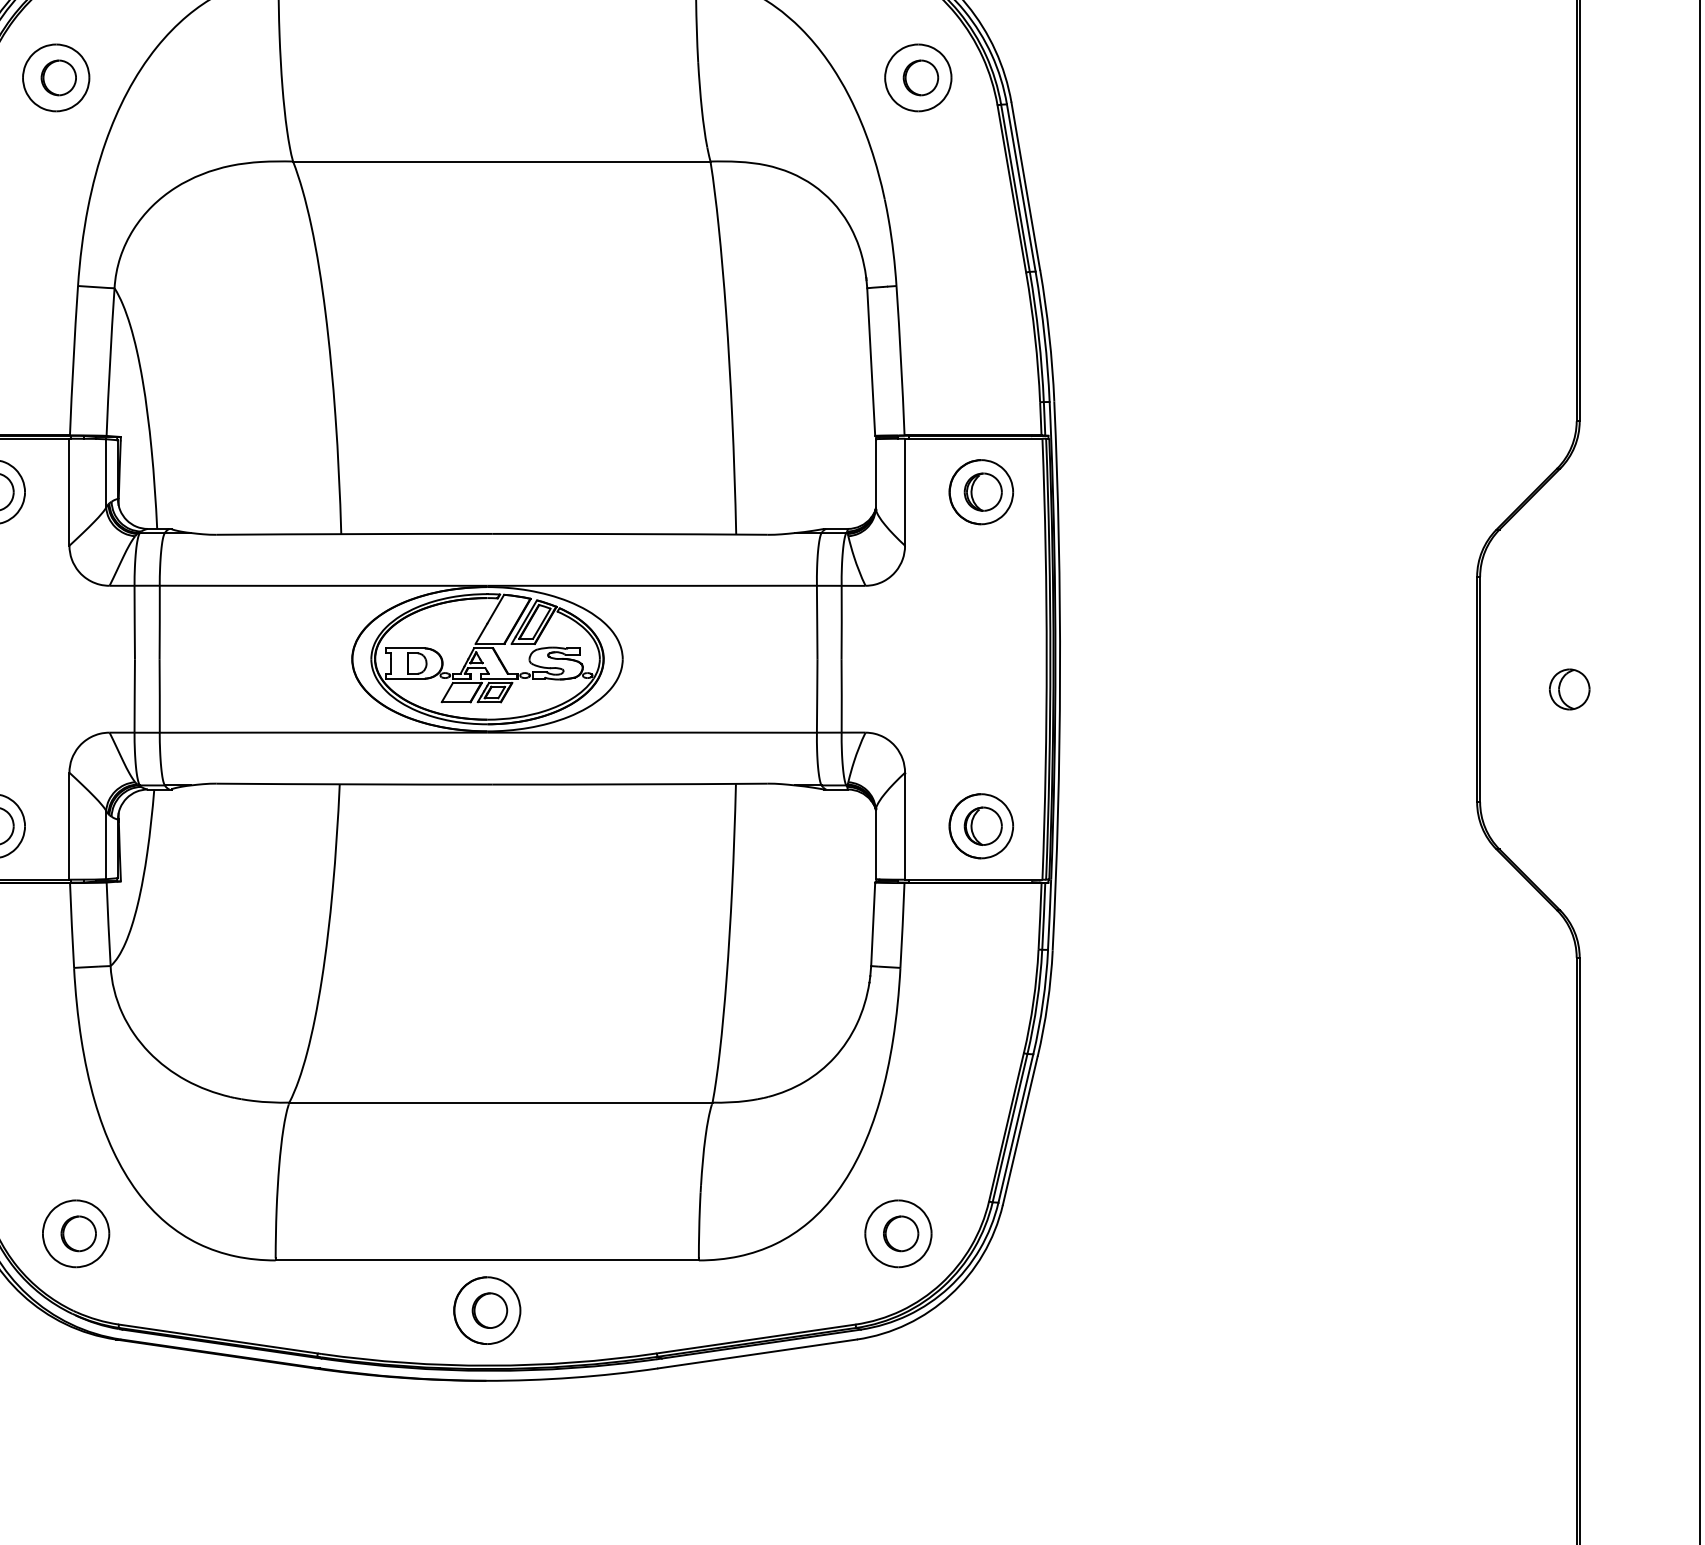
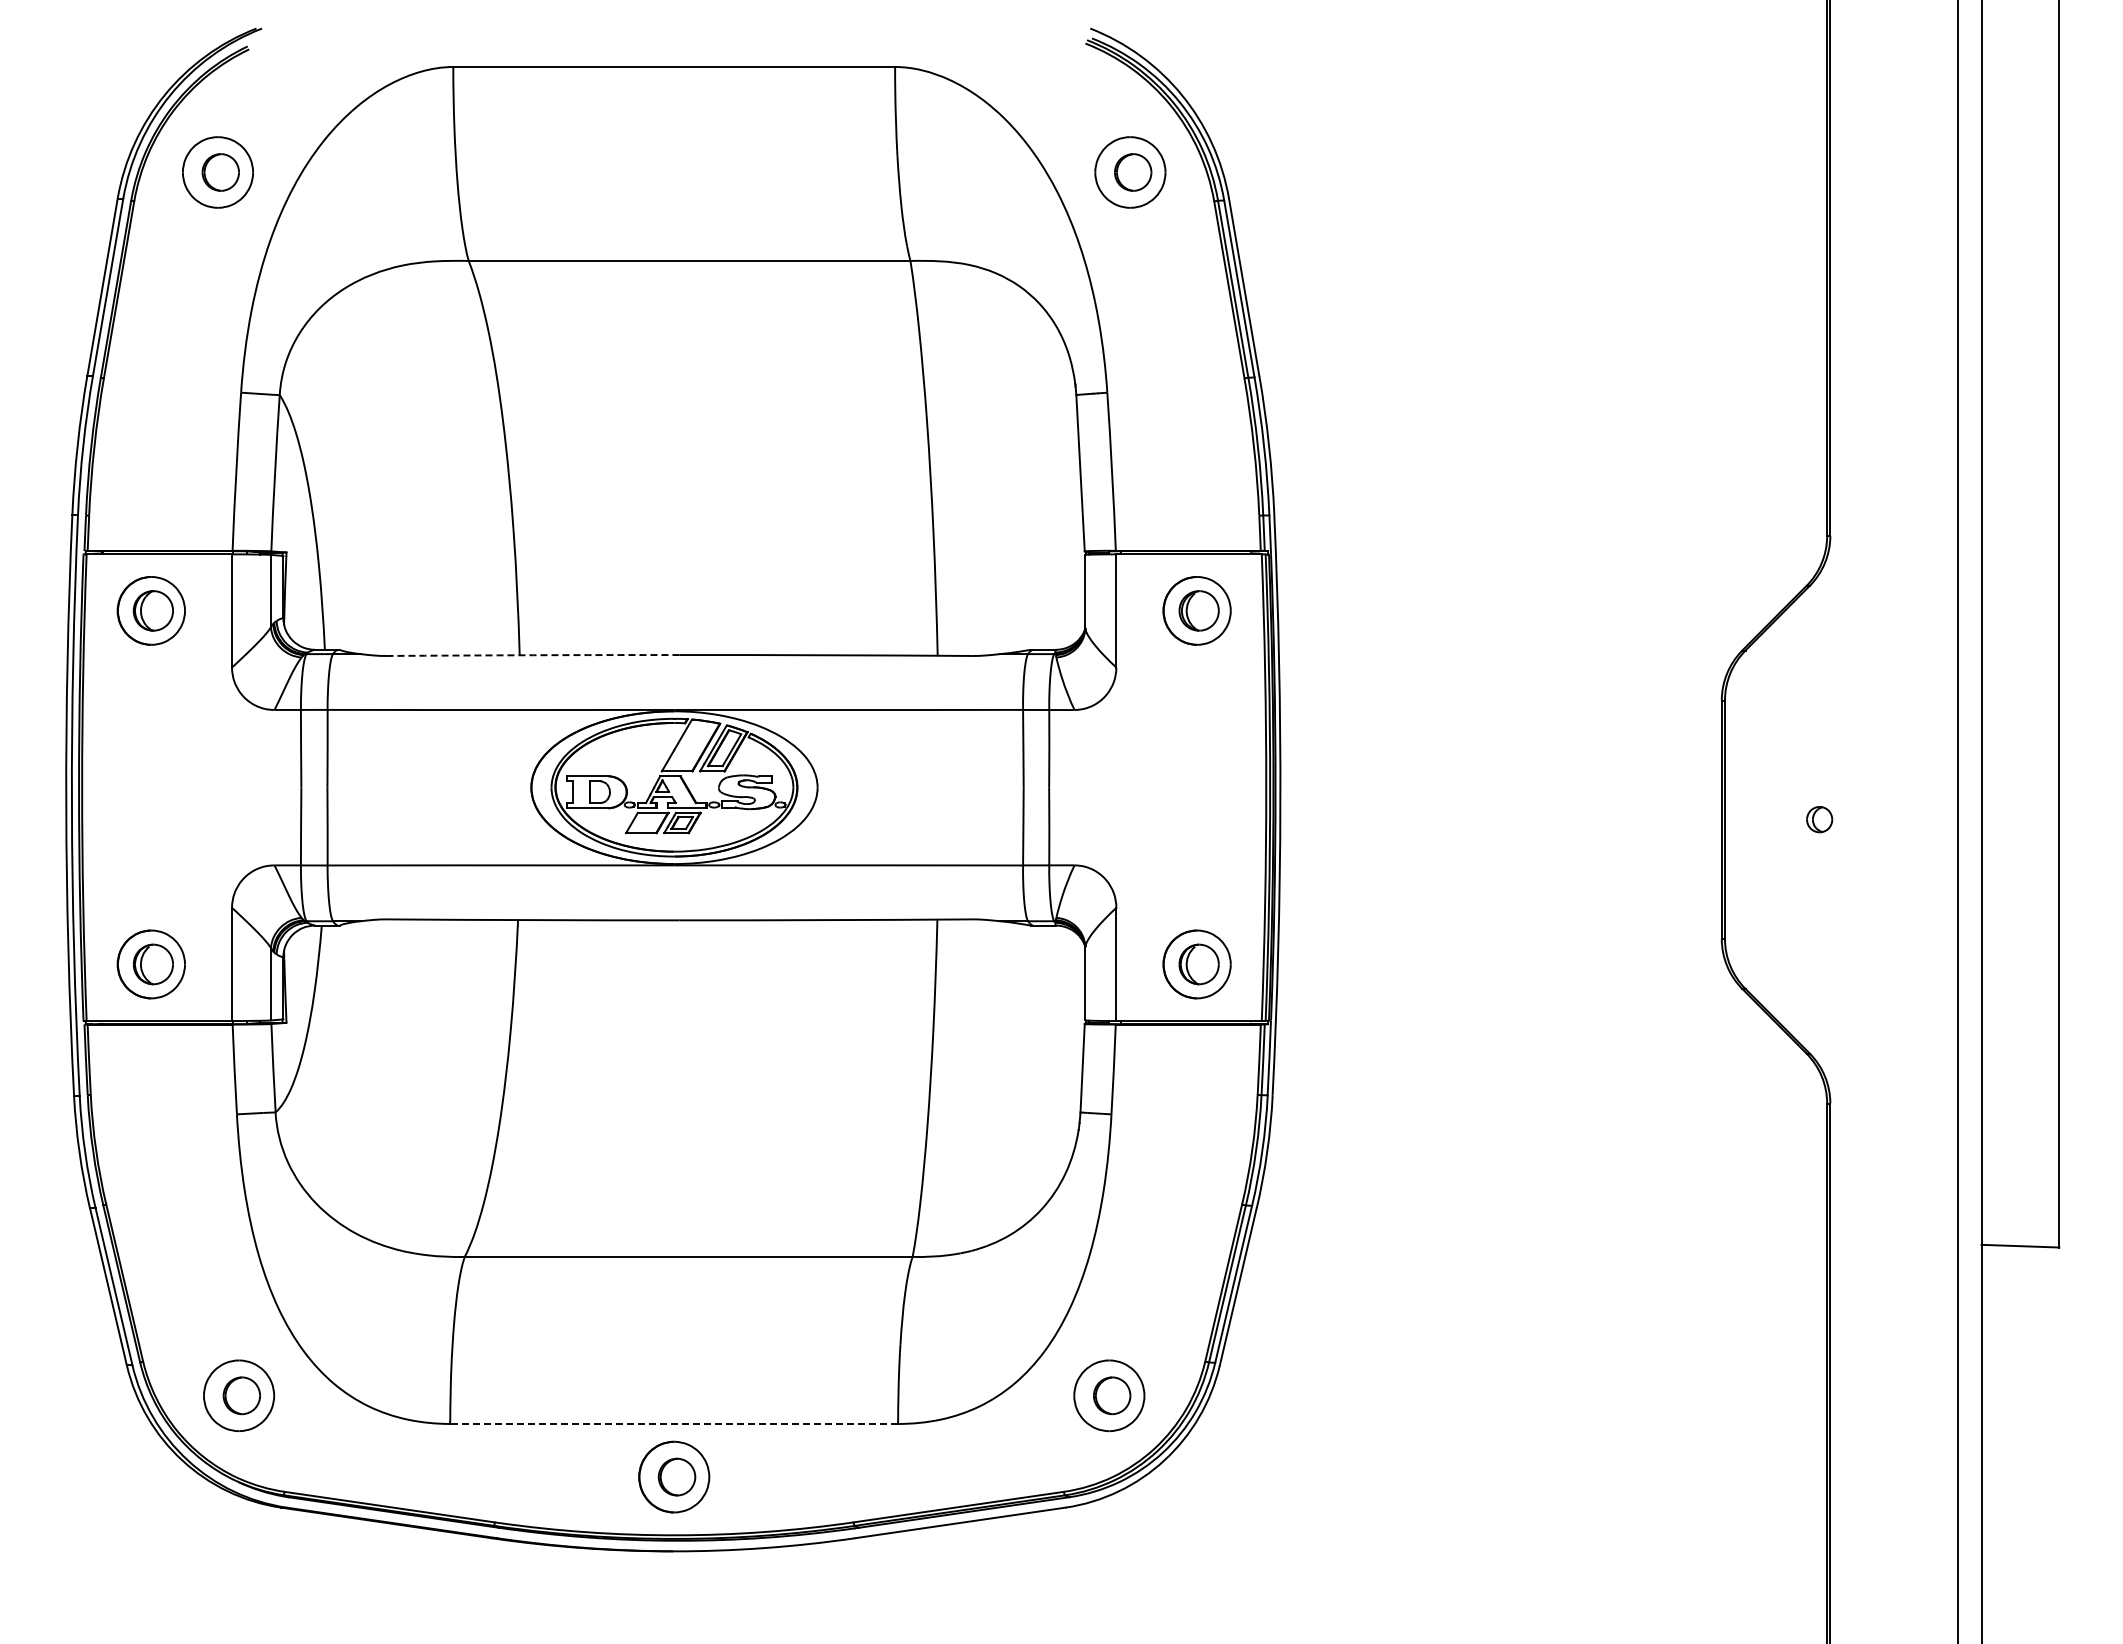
arc: (354, 534) -> (533, 655), solid -> dashed
part: (1569, 689) -> (1819, 819), size x0.6
line: (487, 1260) -> (674, 1423), solid -> dashed

